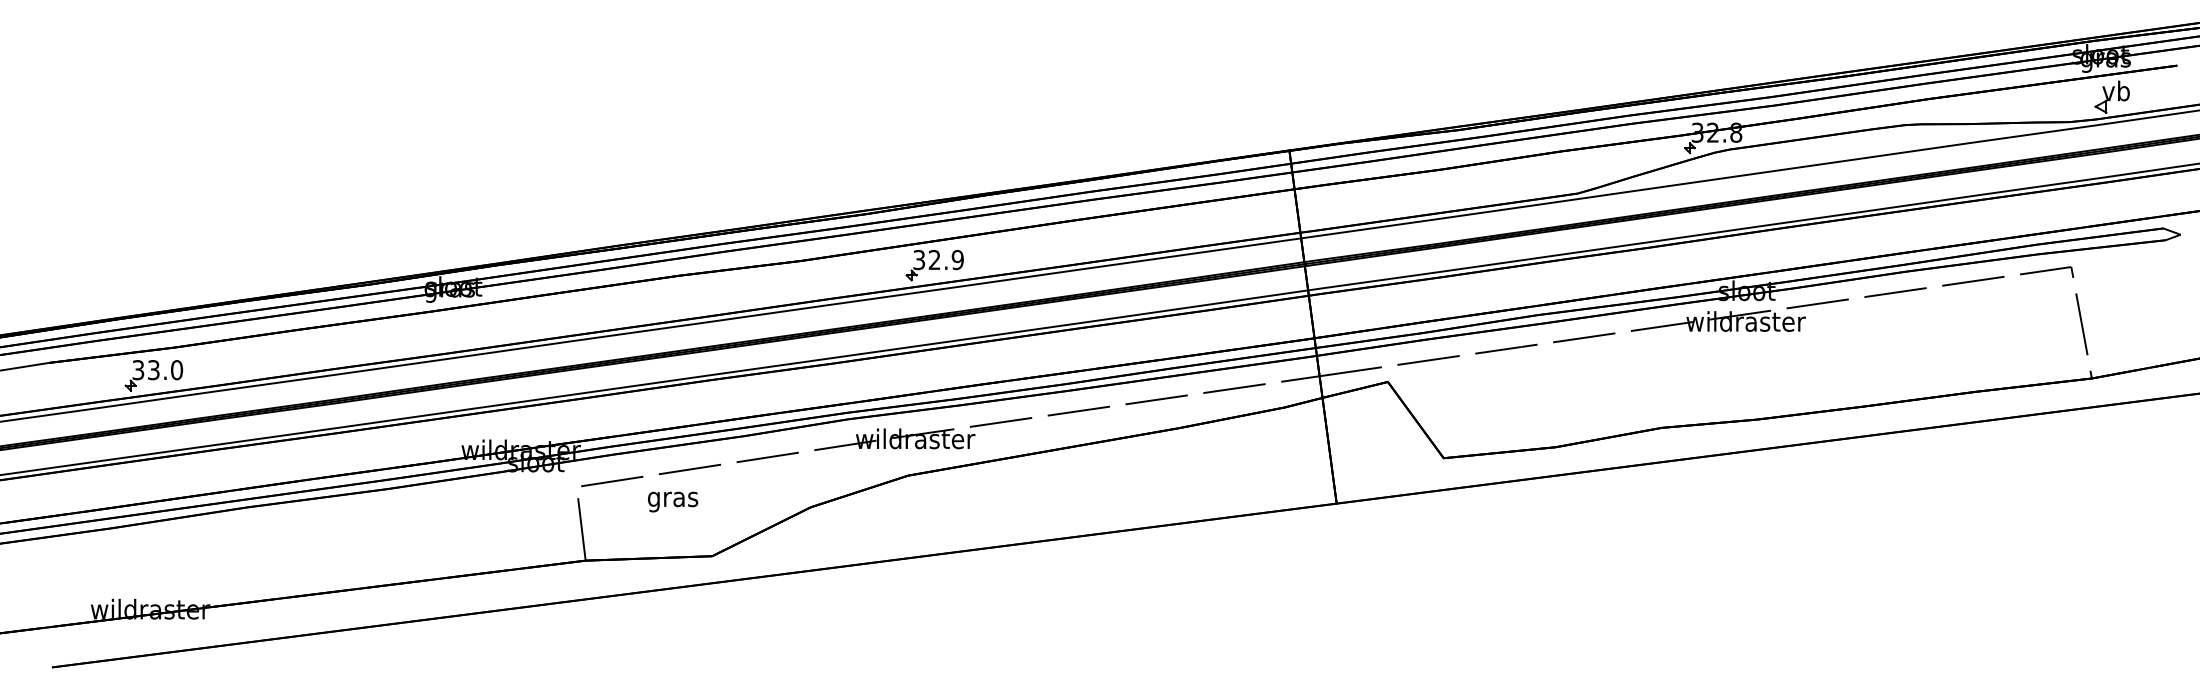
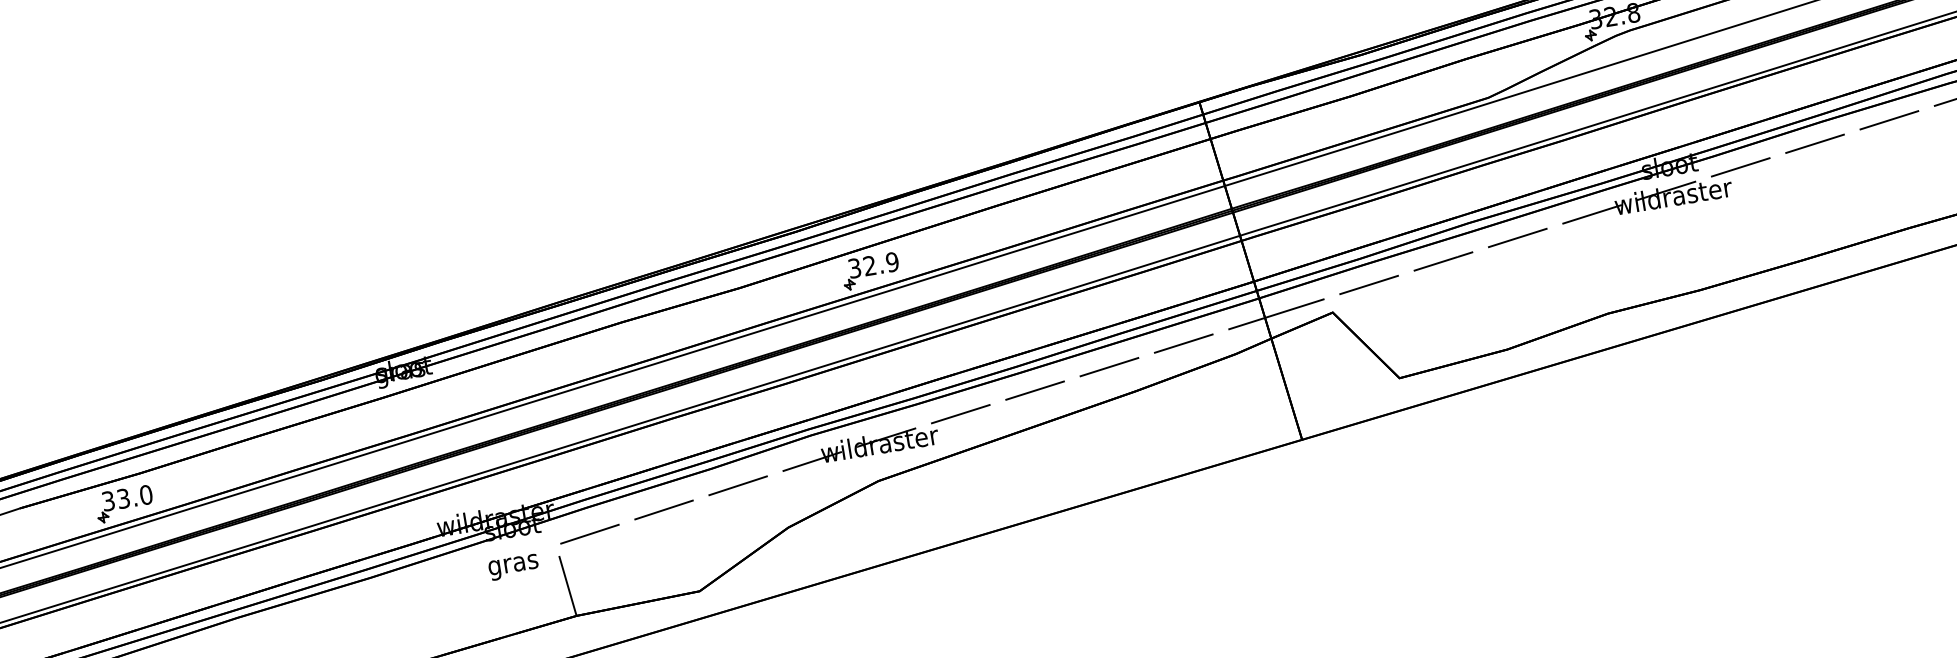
text: (673, 501) -> (514, 566), moved

